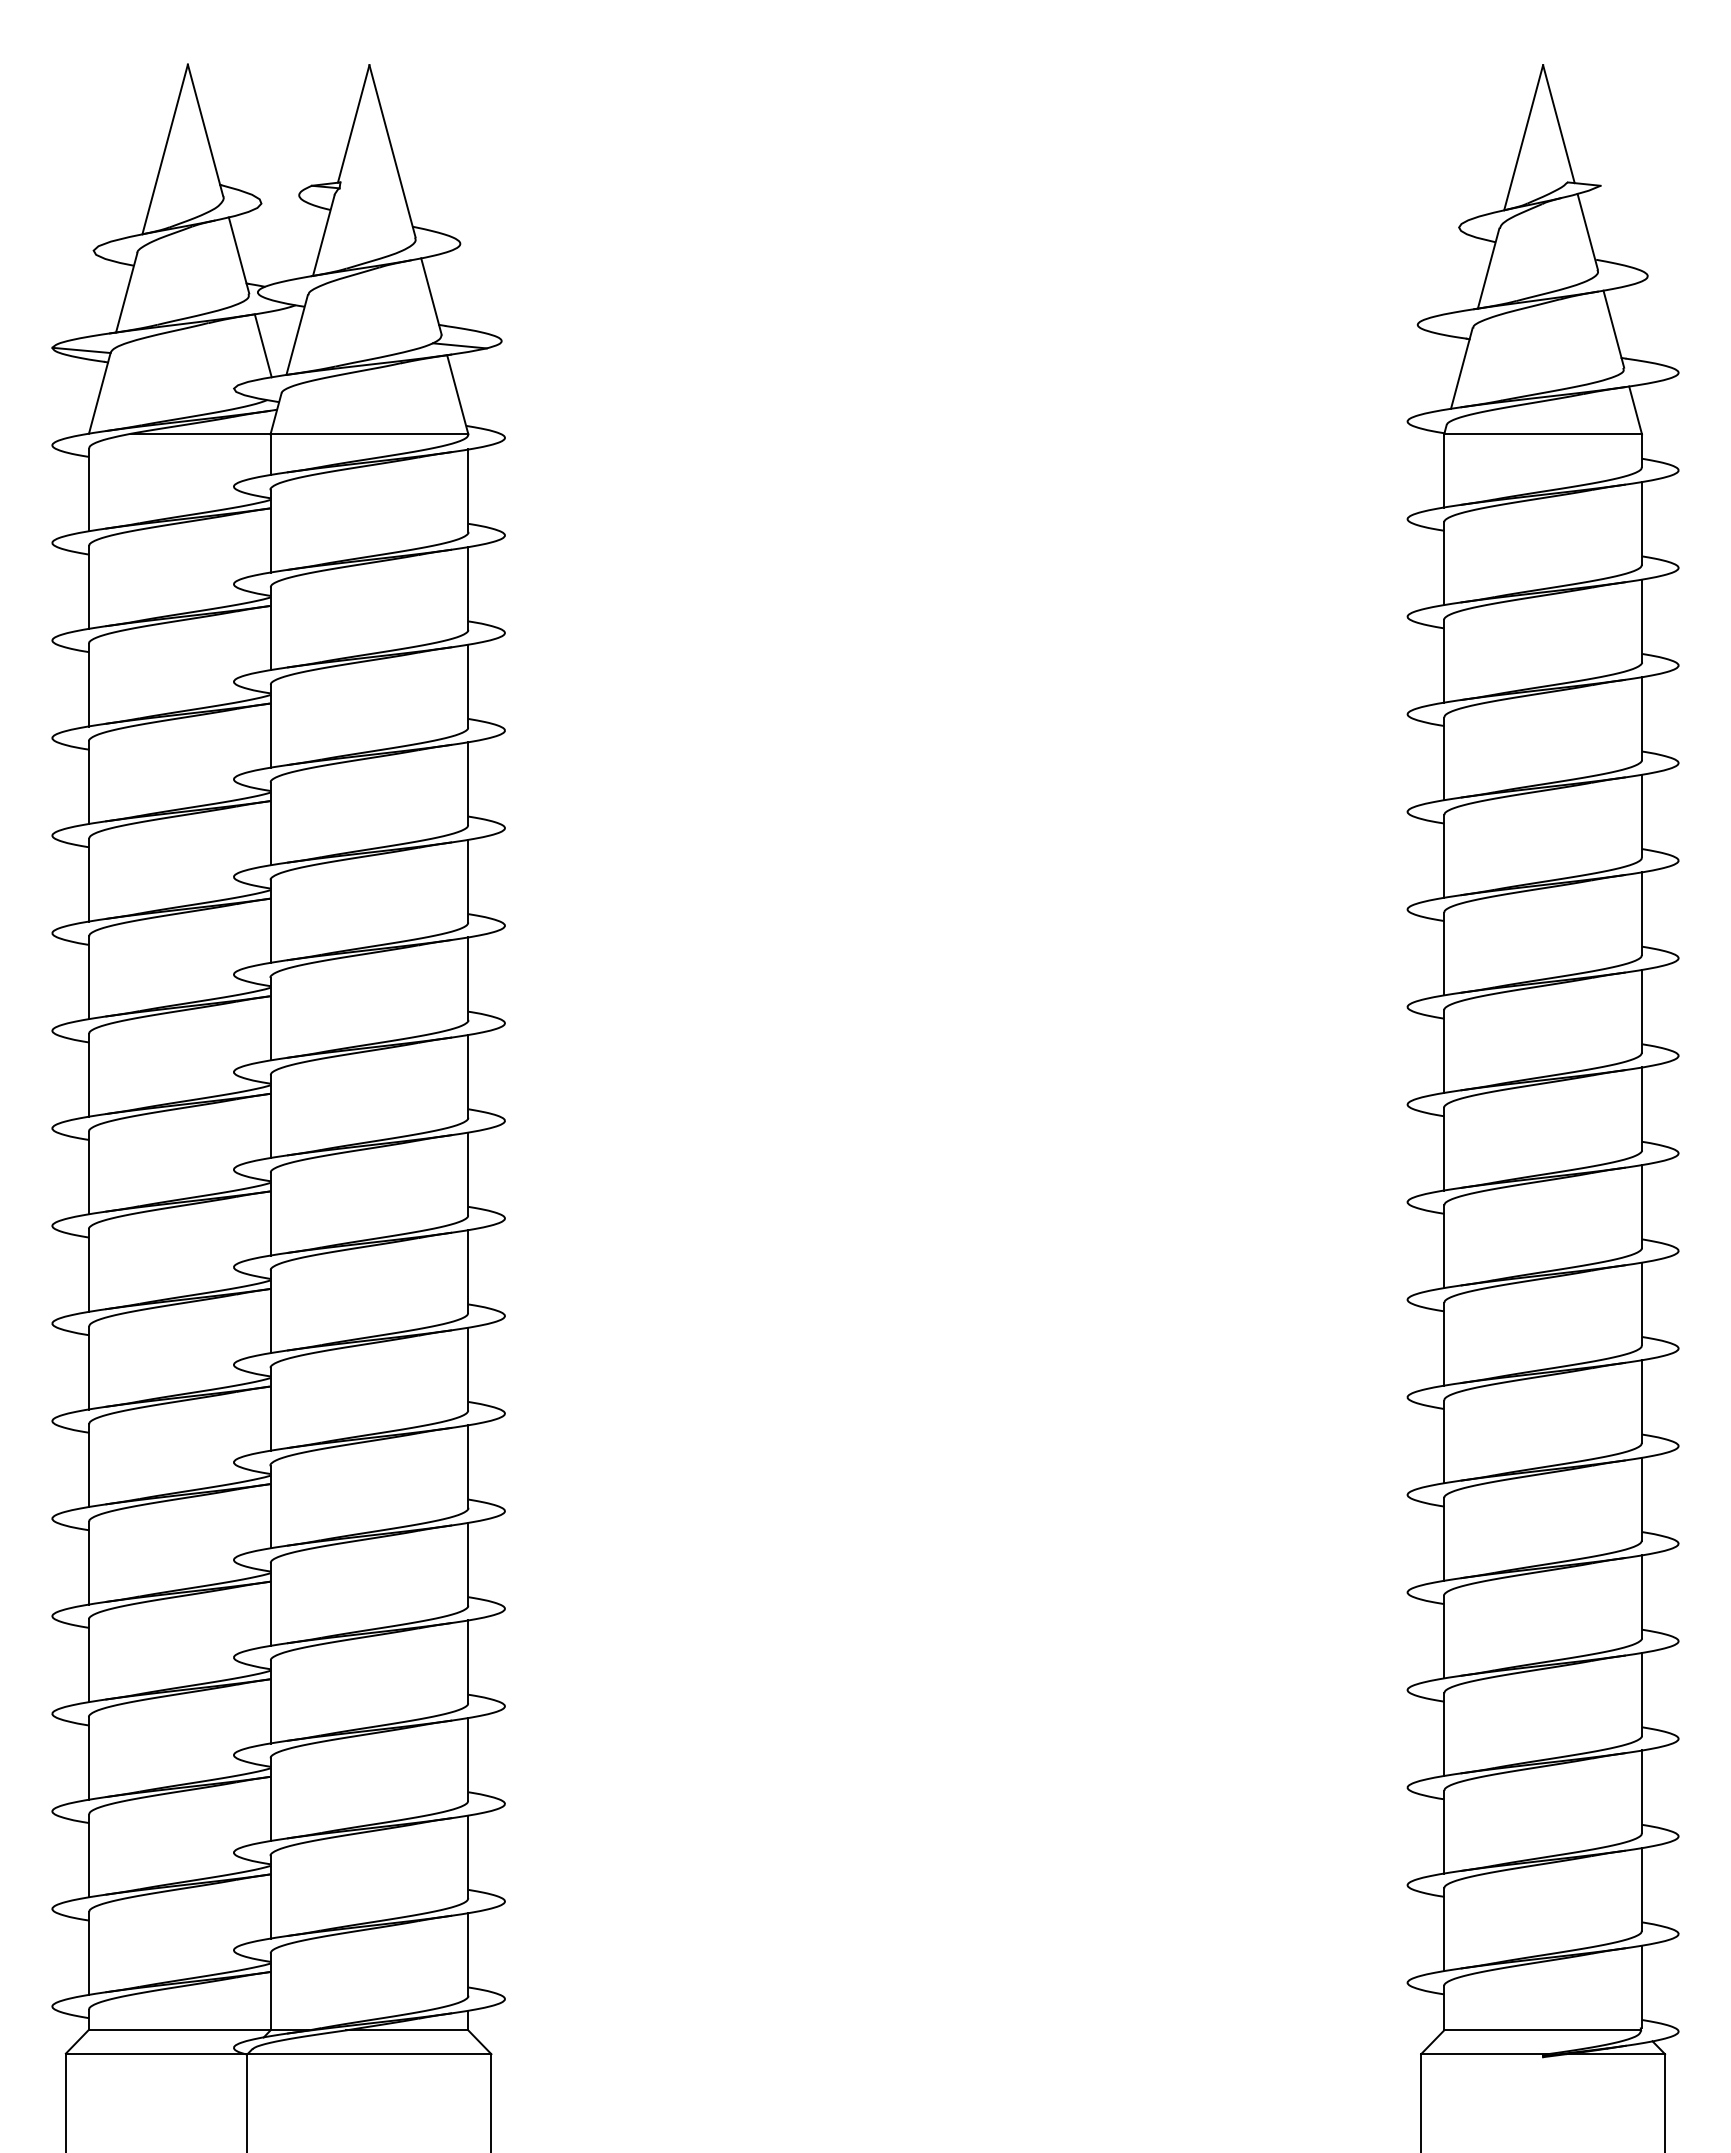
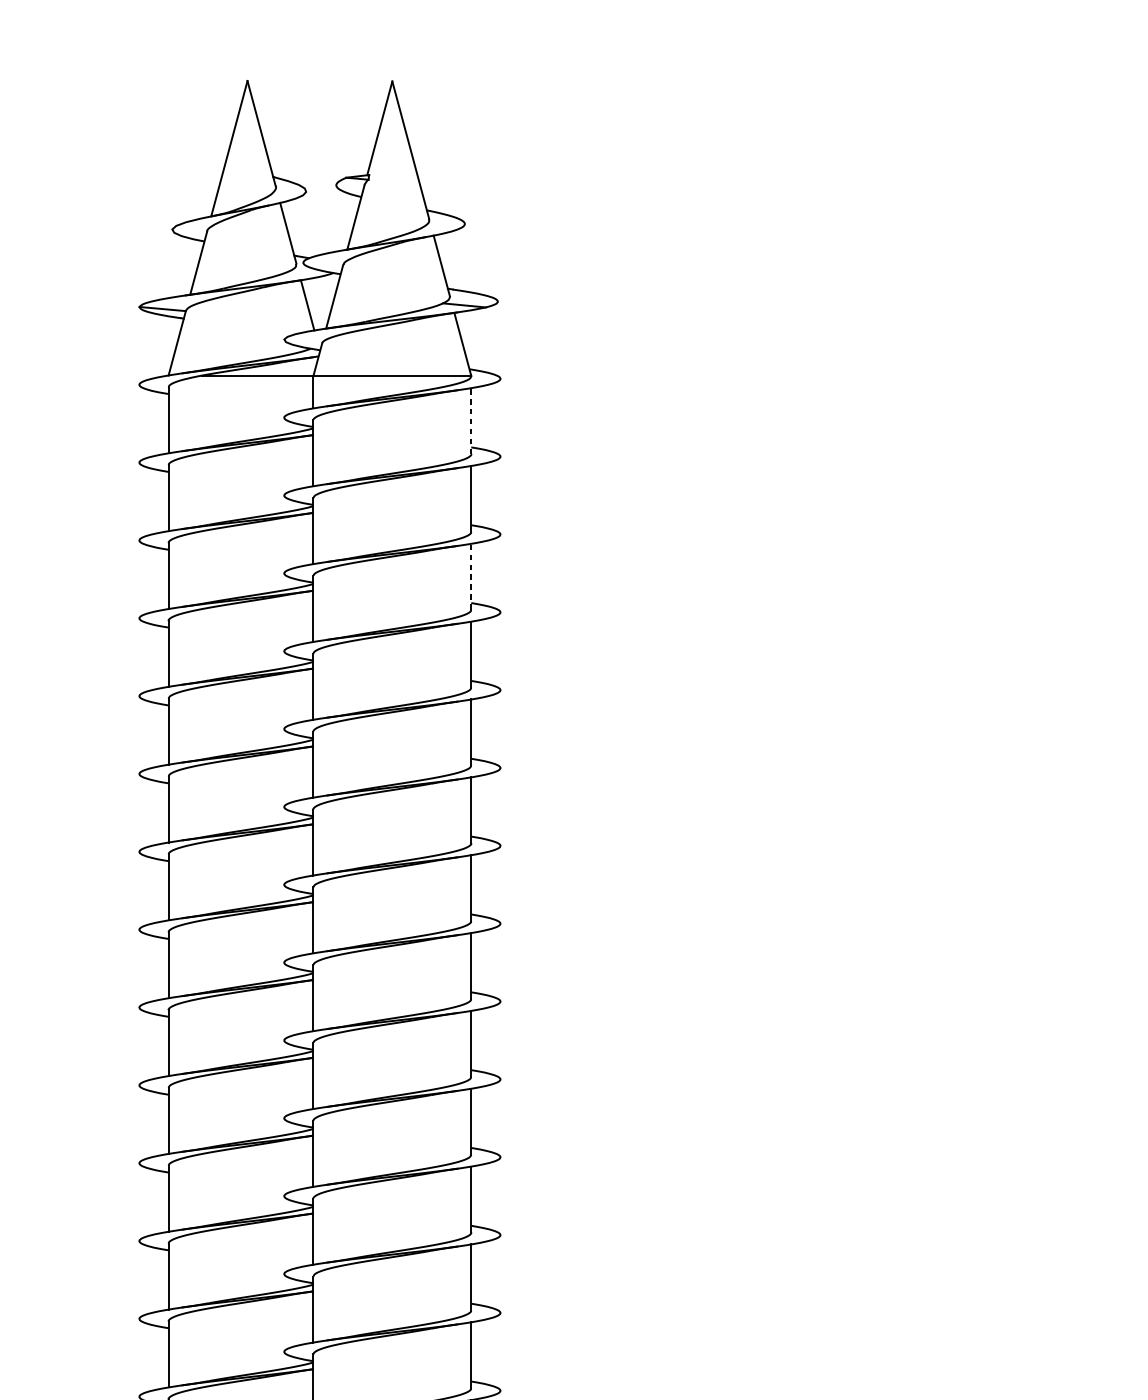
line: (468, 490) -> (471, 420), solid -> dashed
line: (468, 685) -> (471, 576), solid -> dashed

